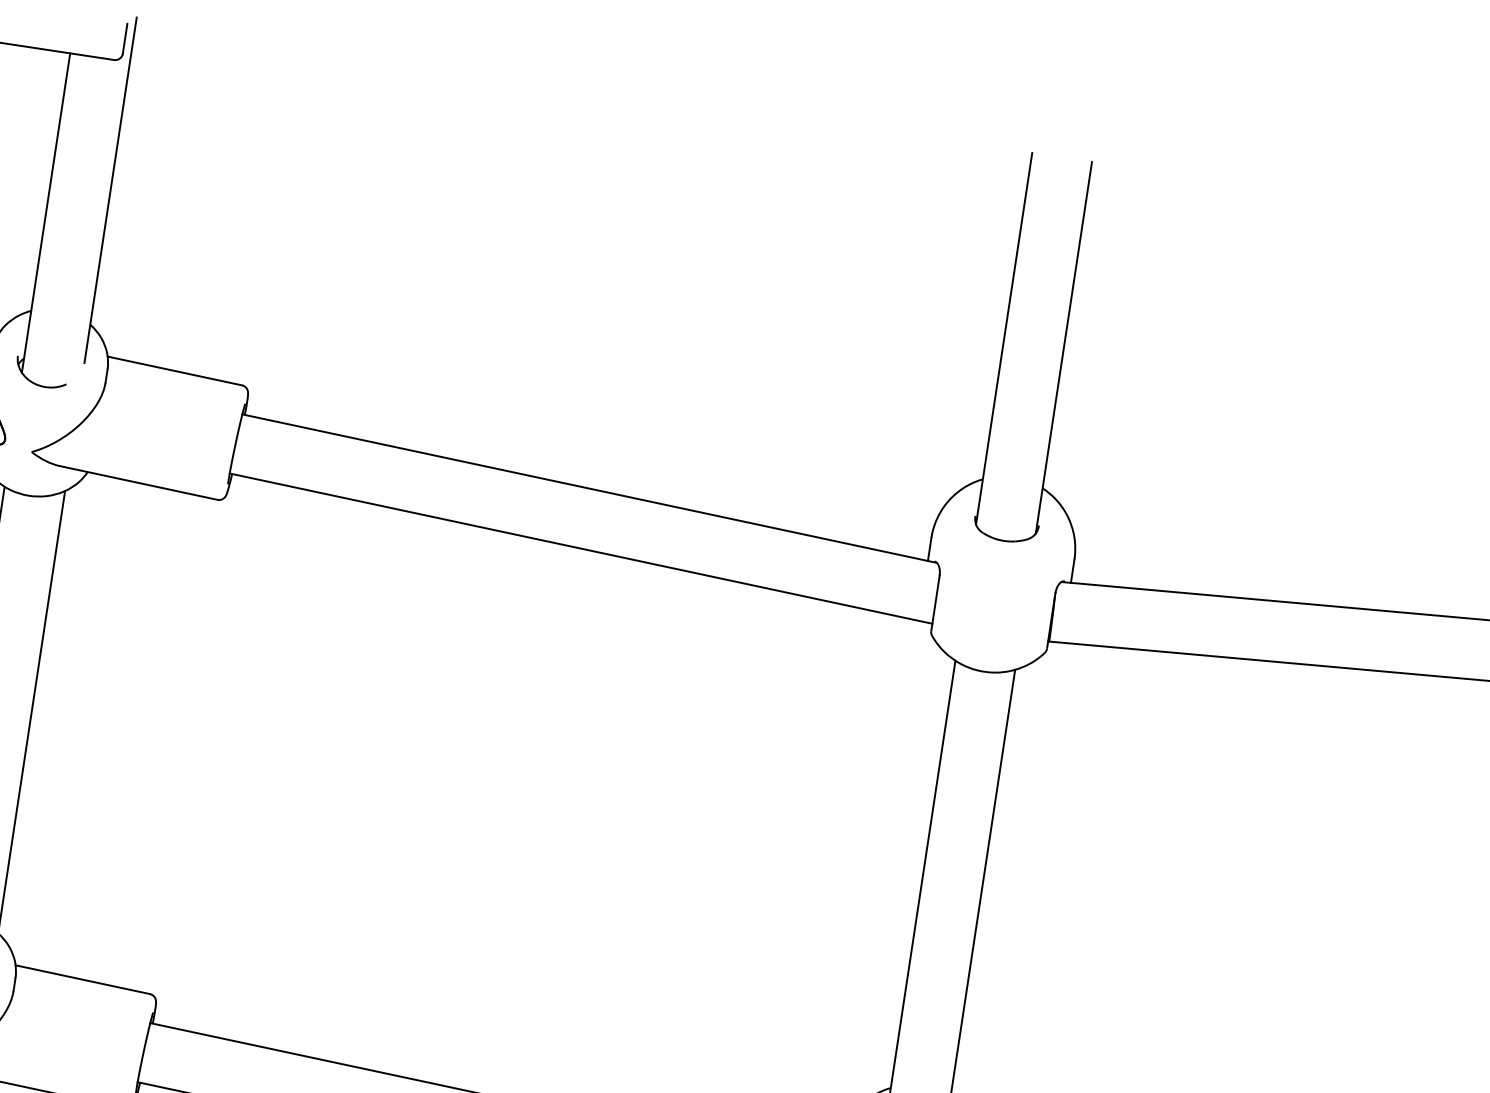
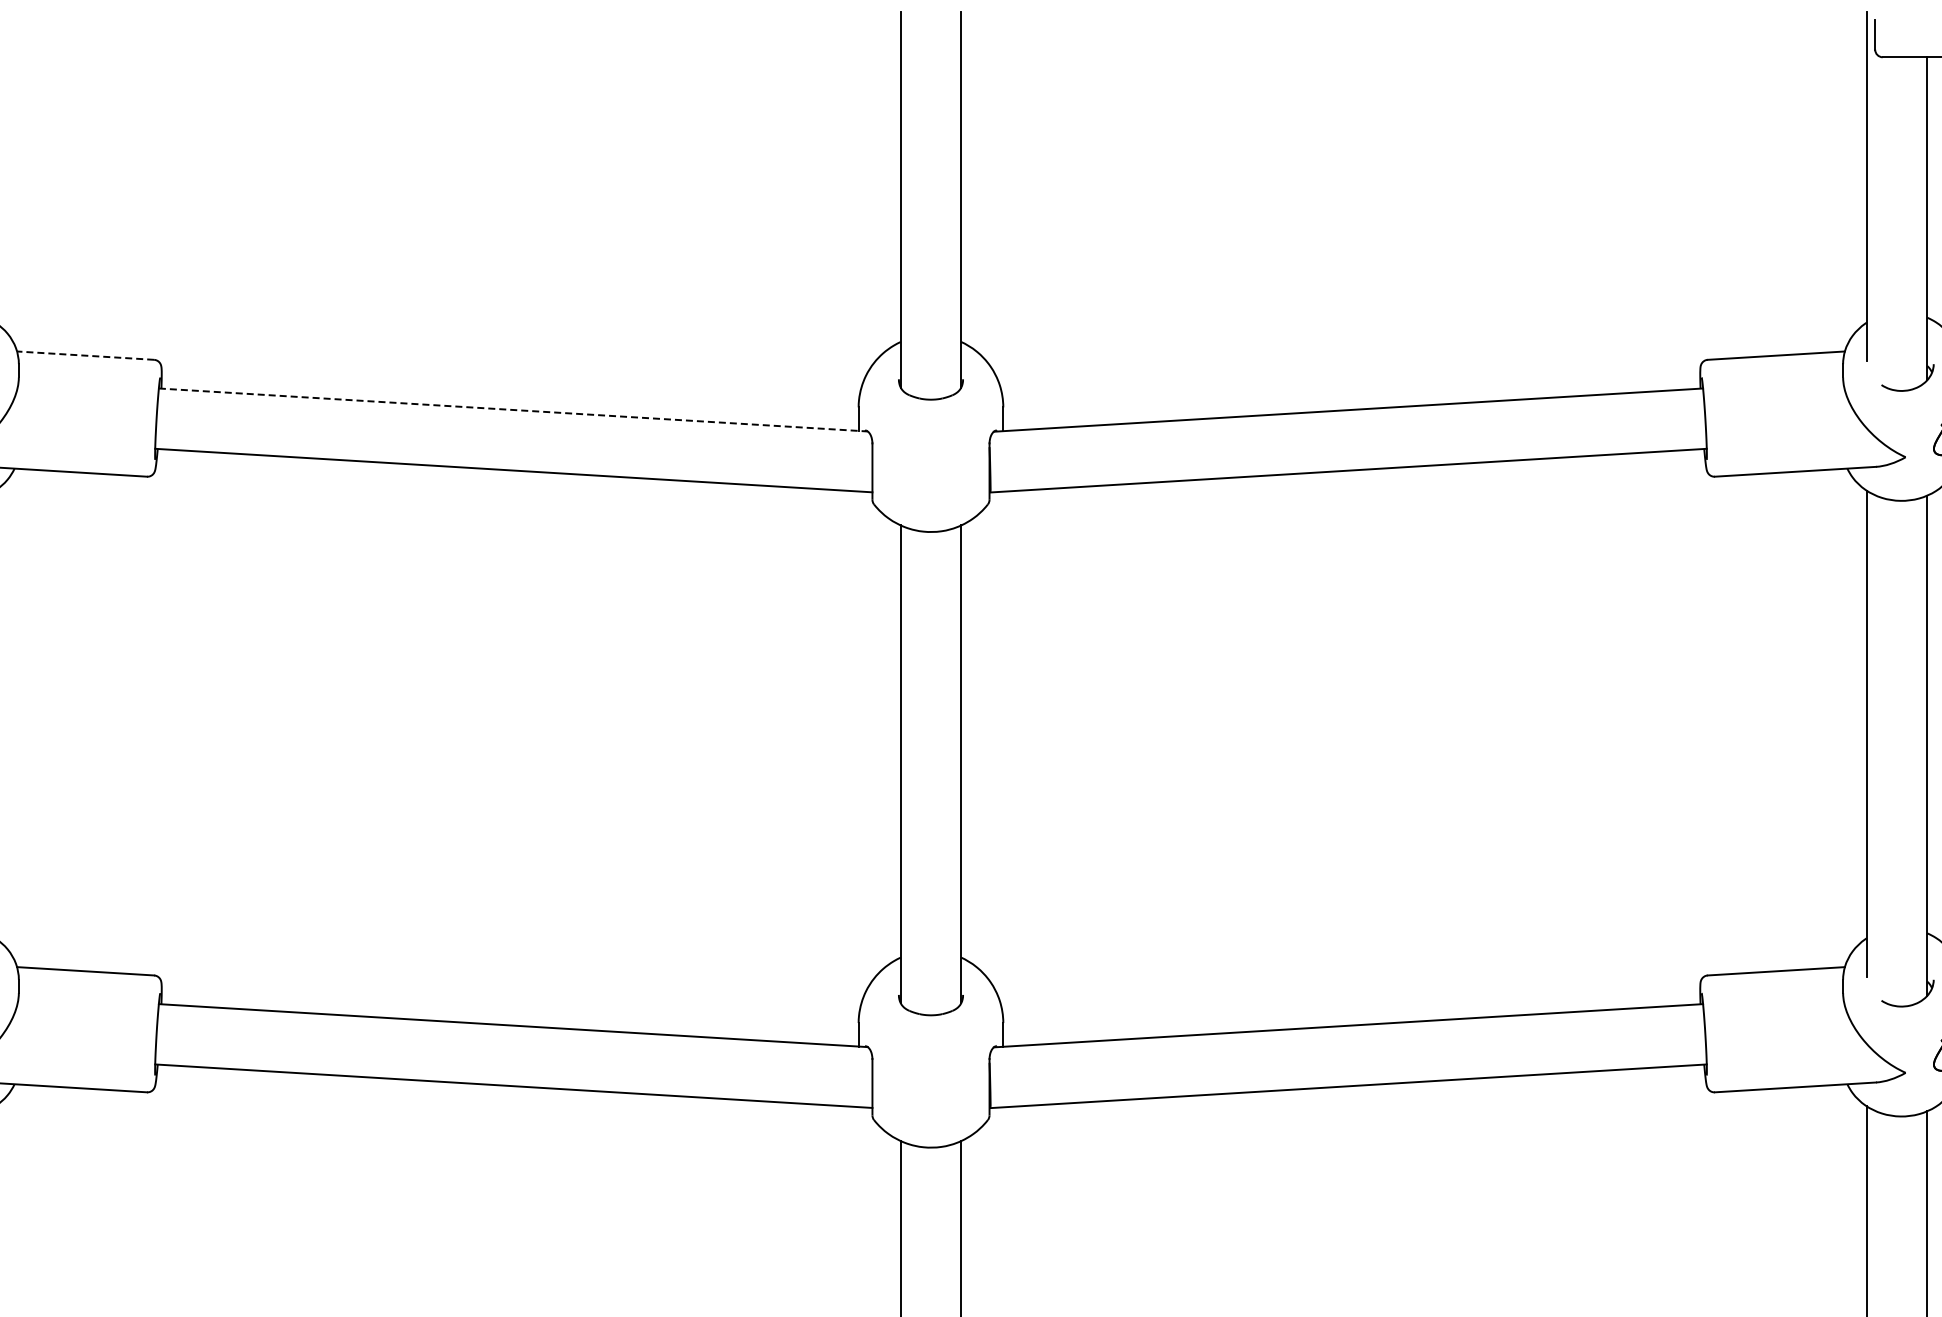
line: (174, 370) -> (85, 355), solid -> dashed
line: (589, 489) -> (513, 410), solid -> dashed

